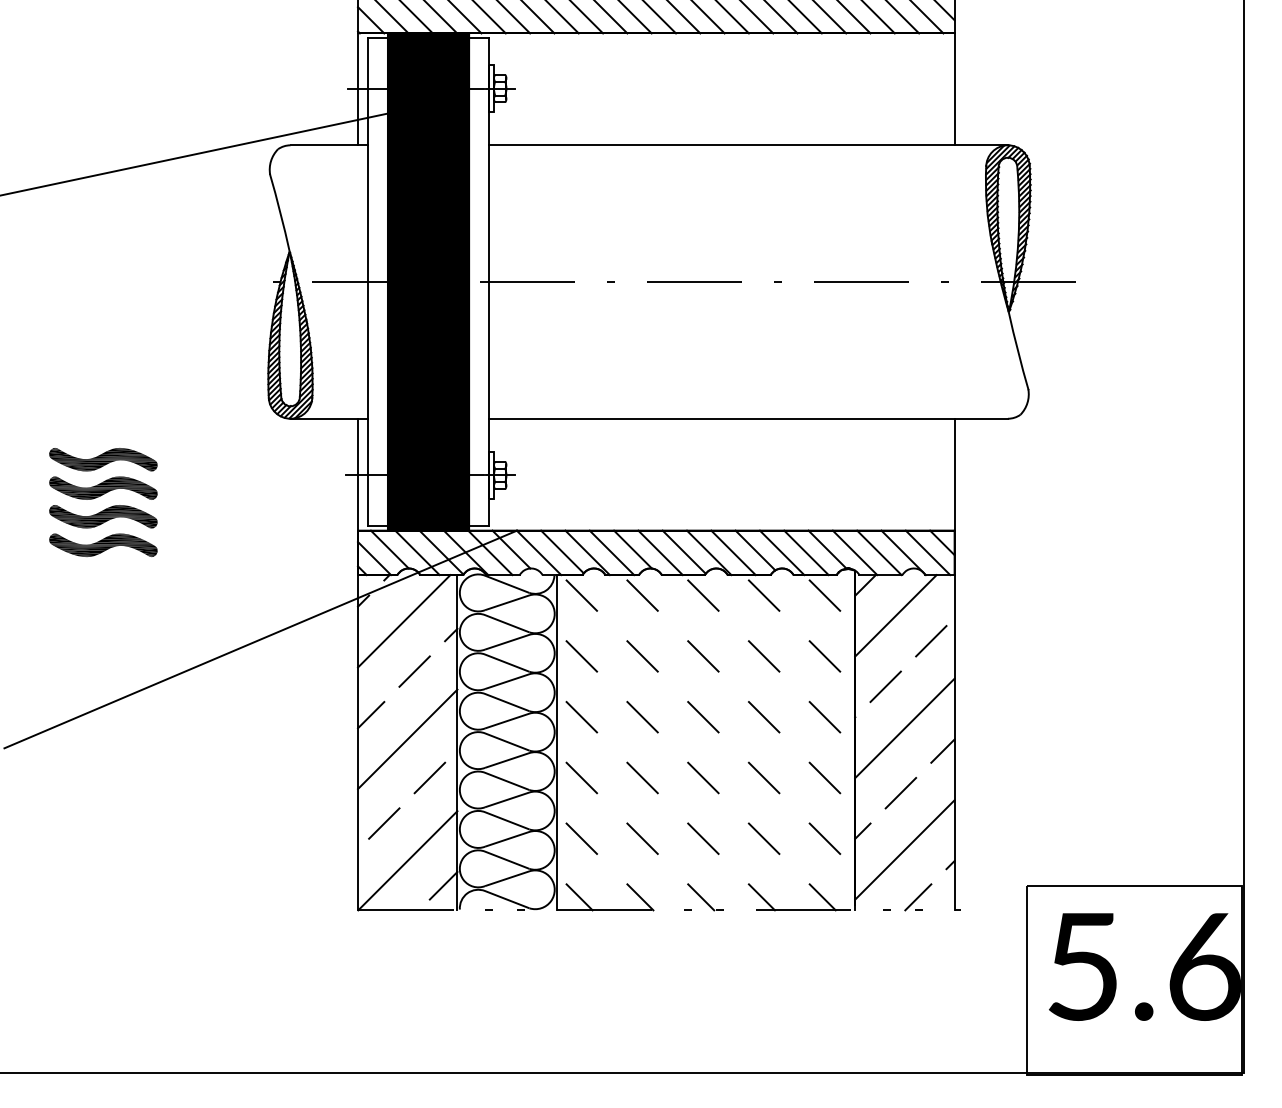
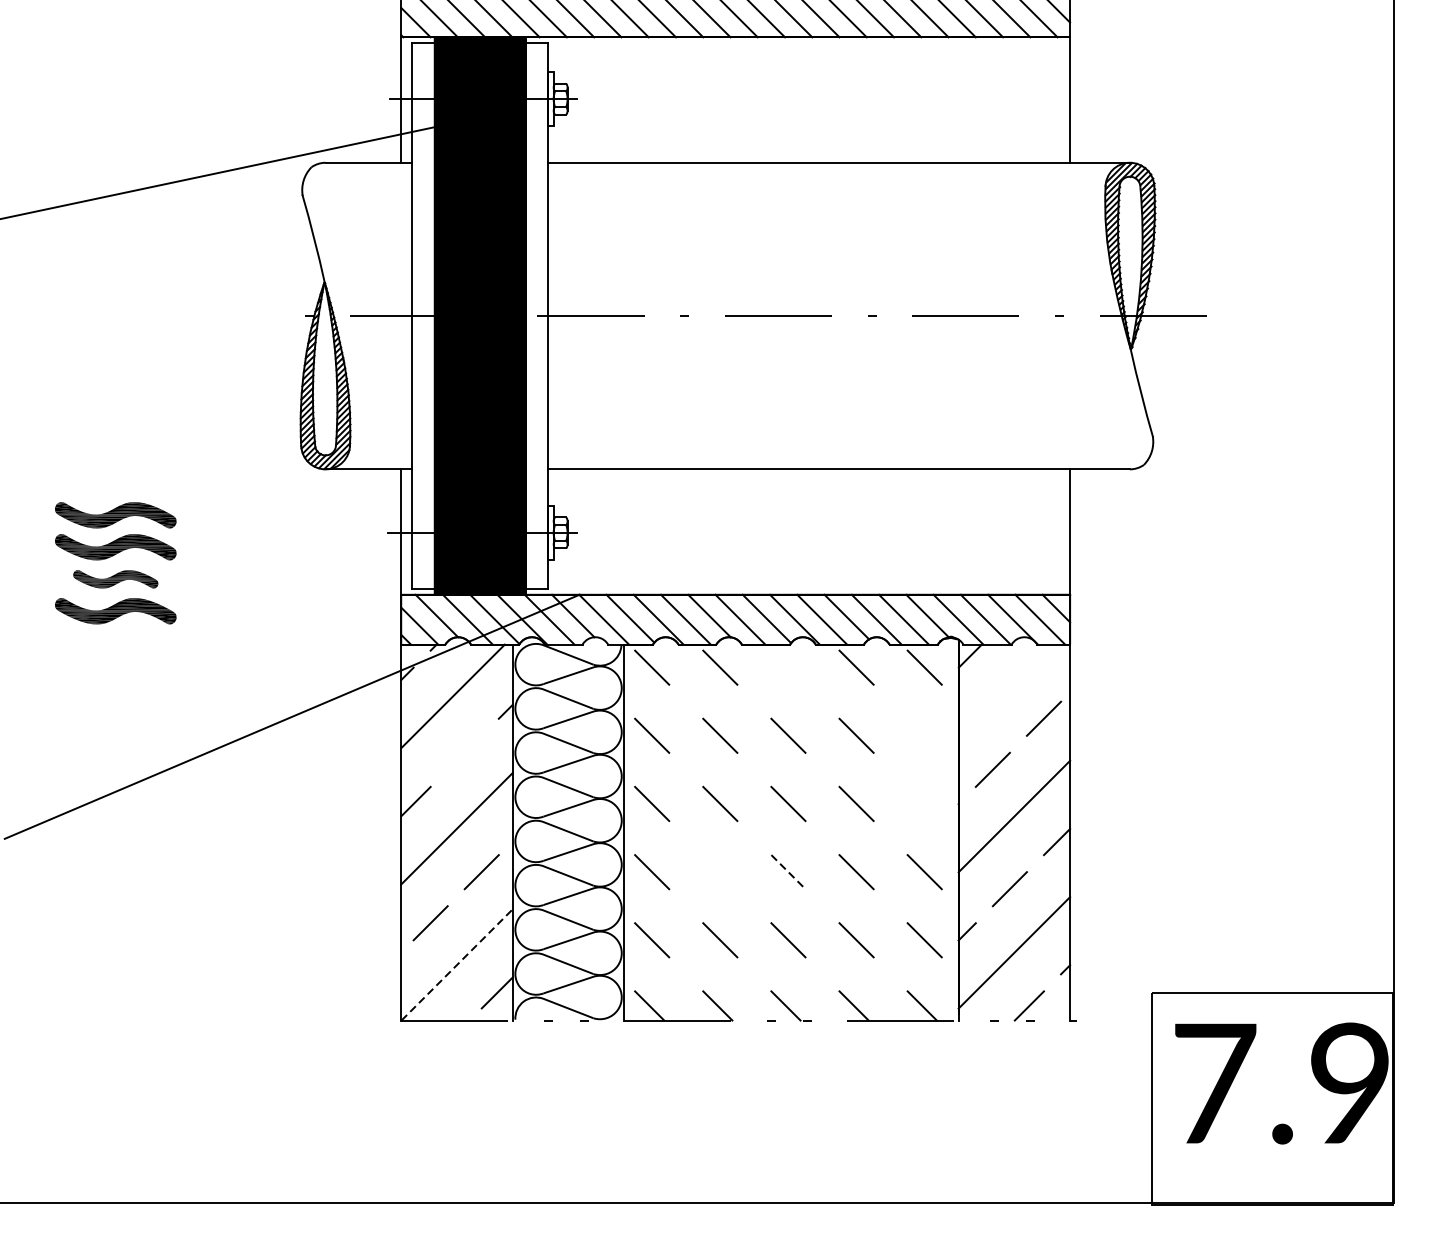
part: (103, 516) -> (115, 578), size x0.7
line: (703, 595) -> (788, 667), removed
line: (895, 615) -> (1003, 689), removed
line: (824, 656) -> (924, 735), removed
line: (414, 671) -> (464, 752), removed
line: (824, 717) -> (924, 804), removed
line: (642, 777) -> (720, 871), removed
line: (703, 778) -> (788, 872), solid -> dashed
line: (408, 860) -> (457, 964), solid -> dashed
text: (1144, 966) -> (1283, 1083), 5.6 -> 7.9

